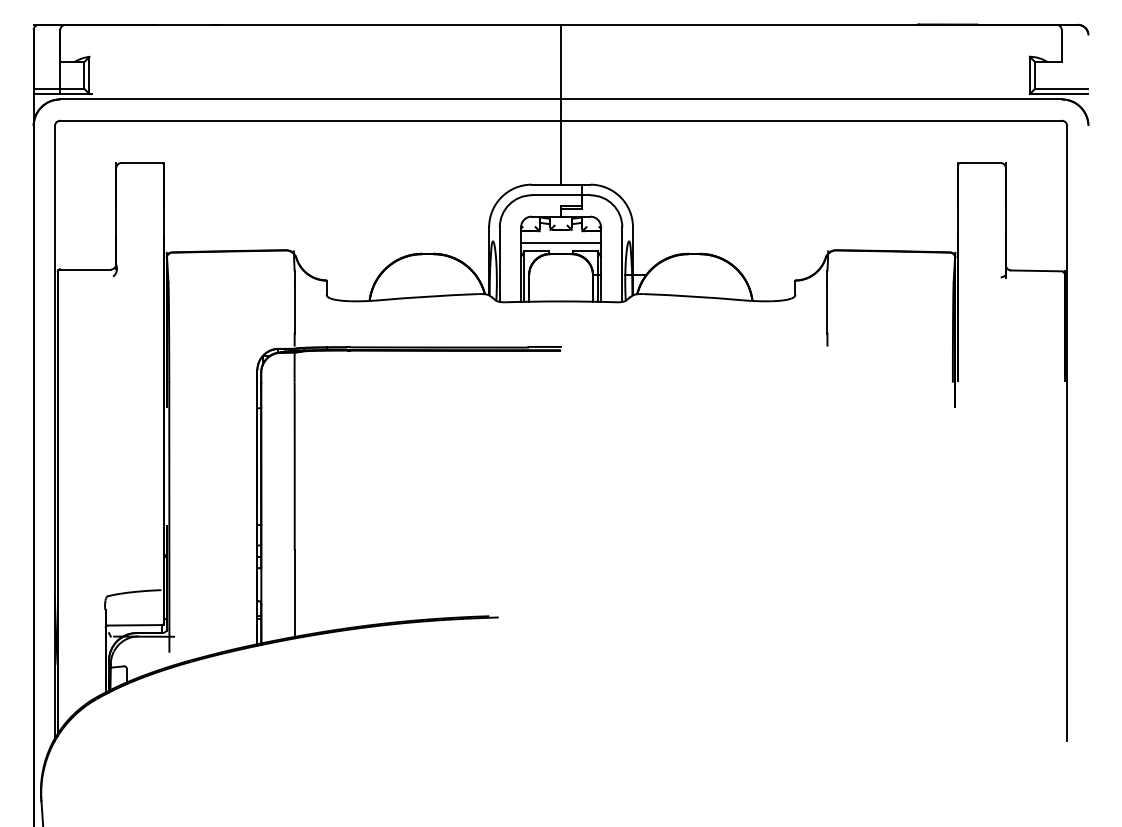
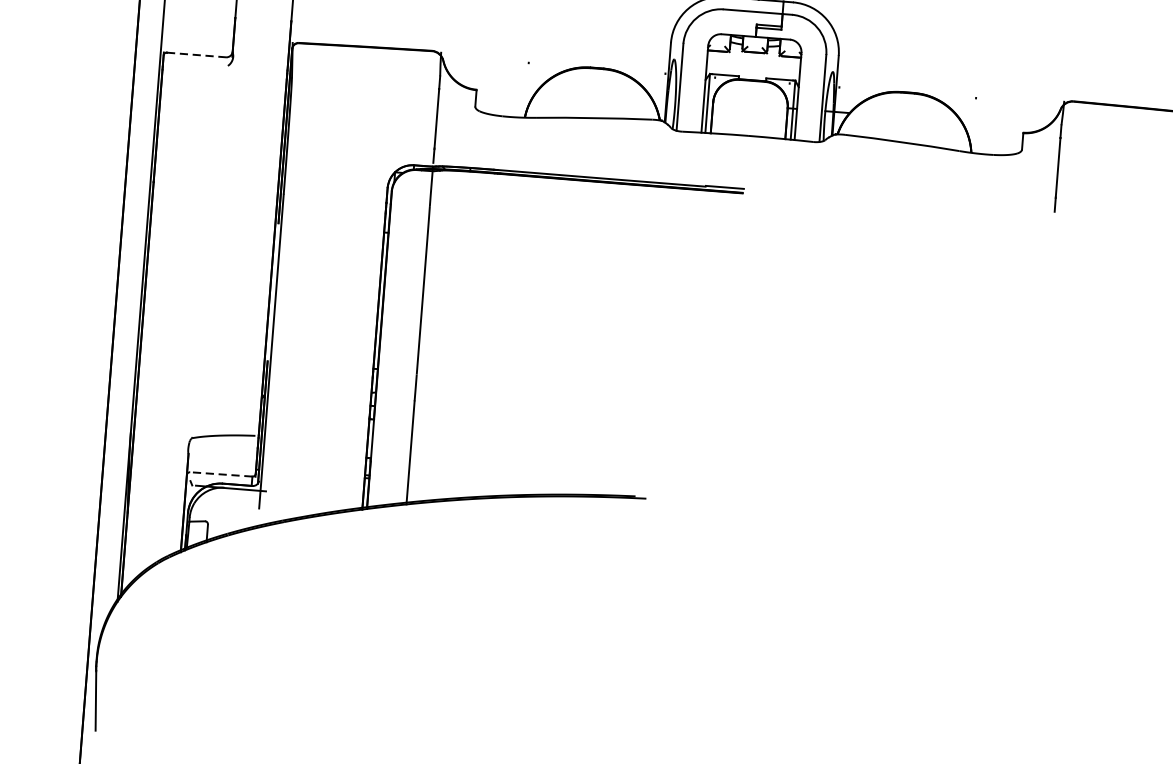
line: (561, 243) -> (753, 68), removed
line: (86, 269) -> (197, 55), solid -> dashed
line: (134, 625) -> (220, 474), solid -> dashed

